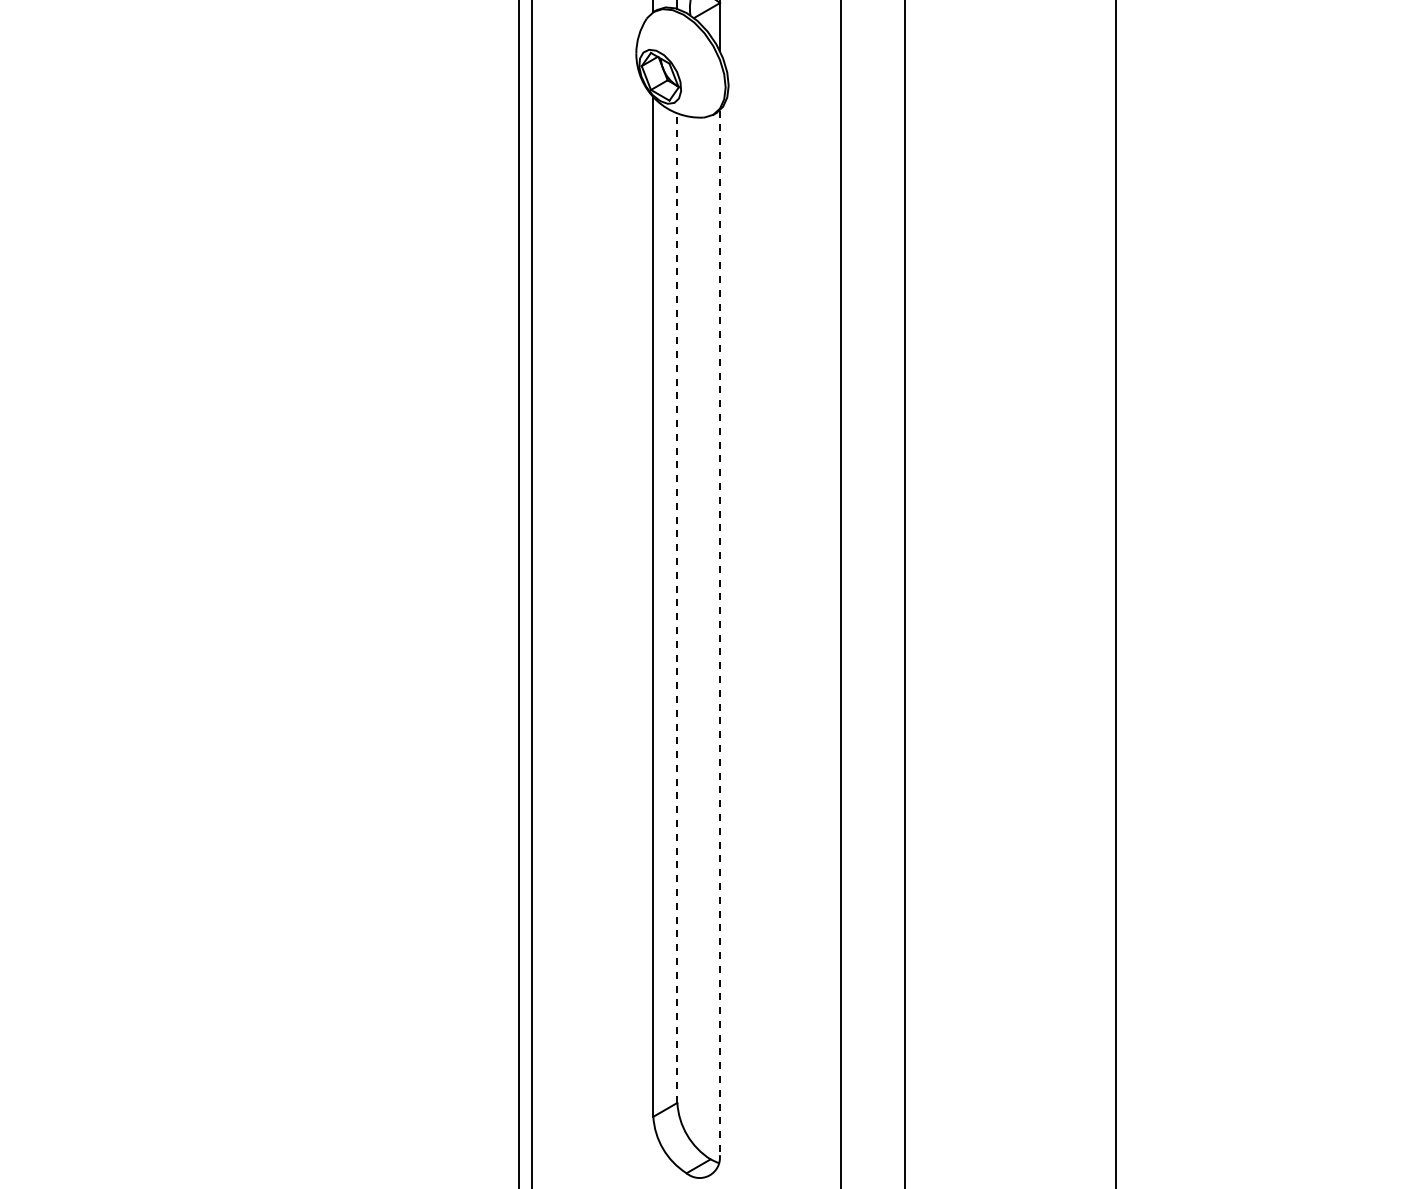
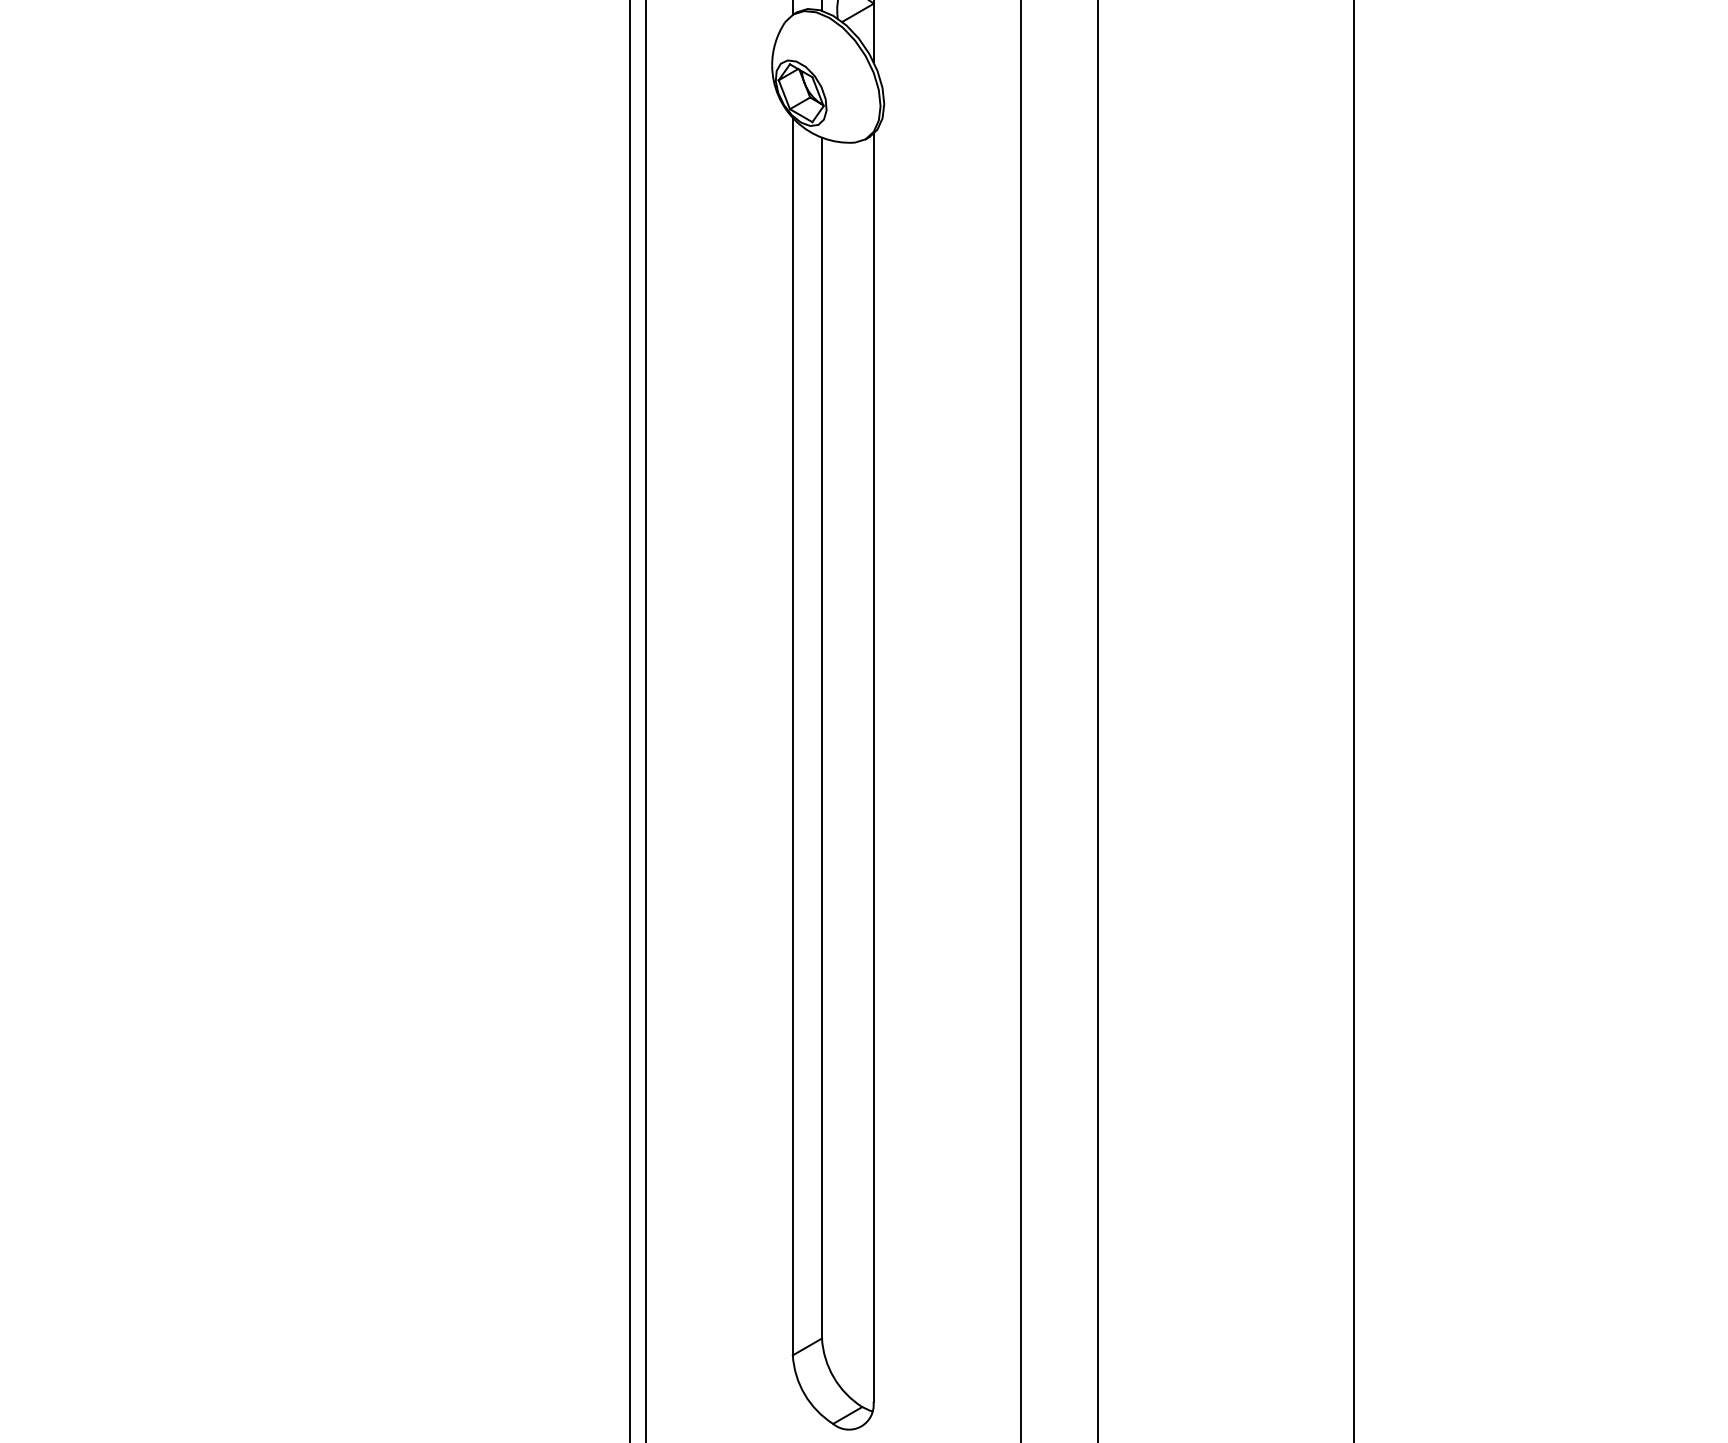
line: (677, 608) -> (822, 738), dashed -> solid
line: (719, 633) -> (873, 768), dashed -> solid

